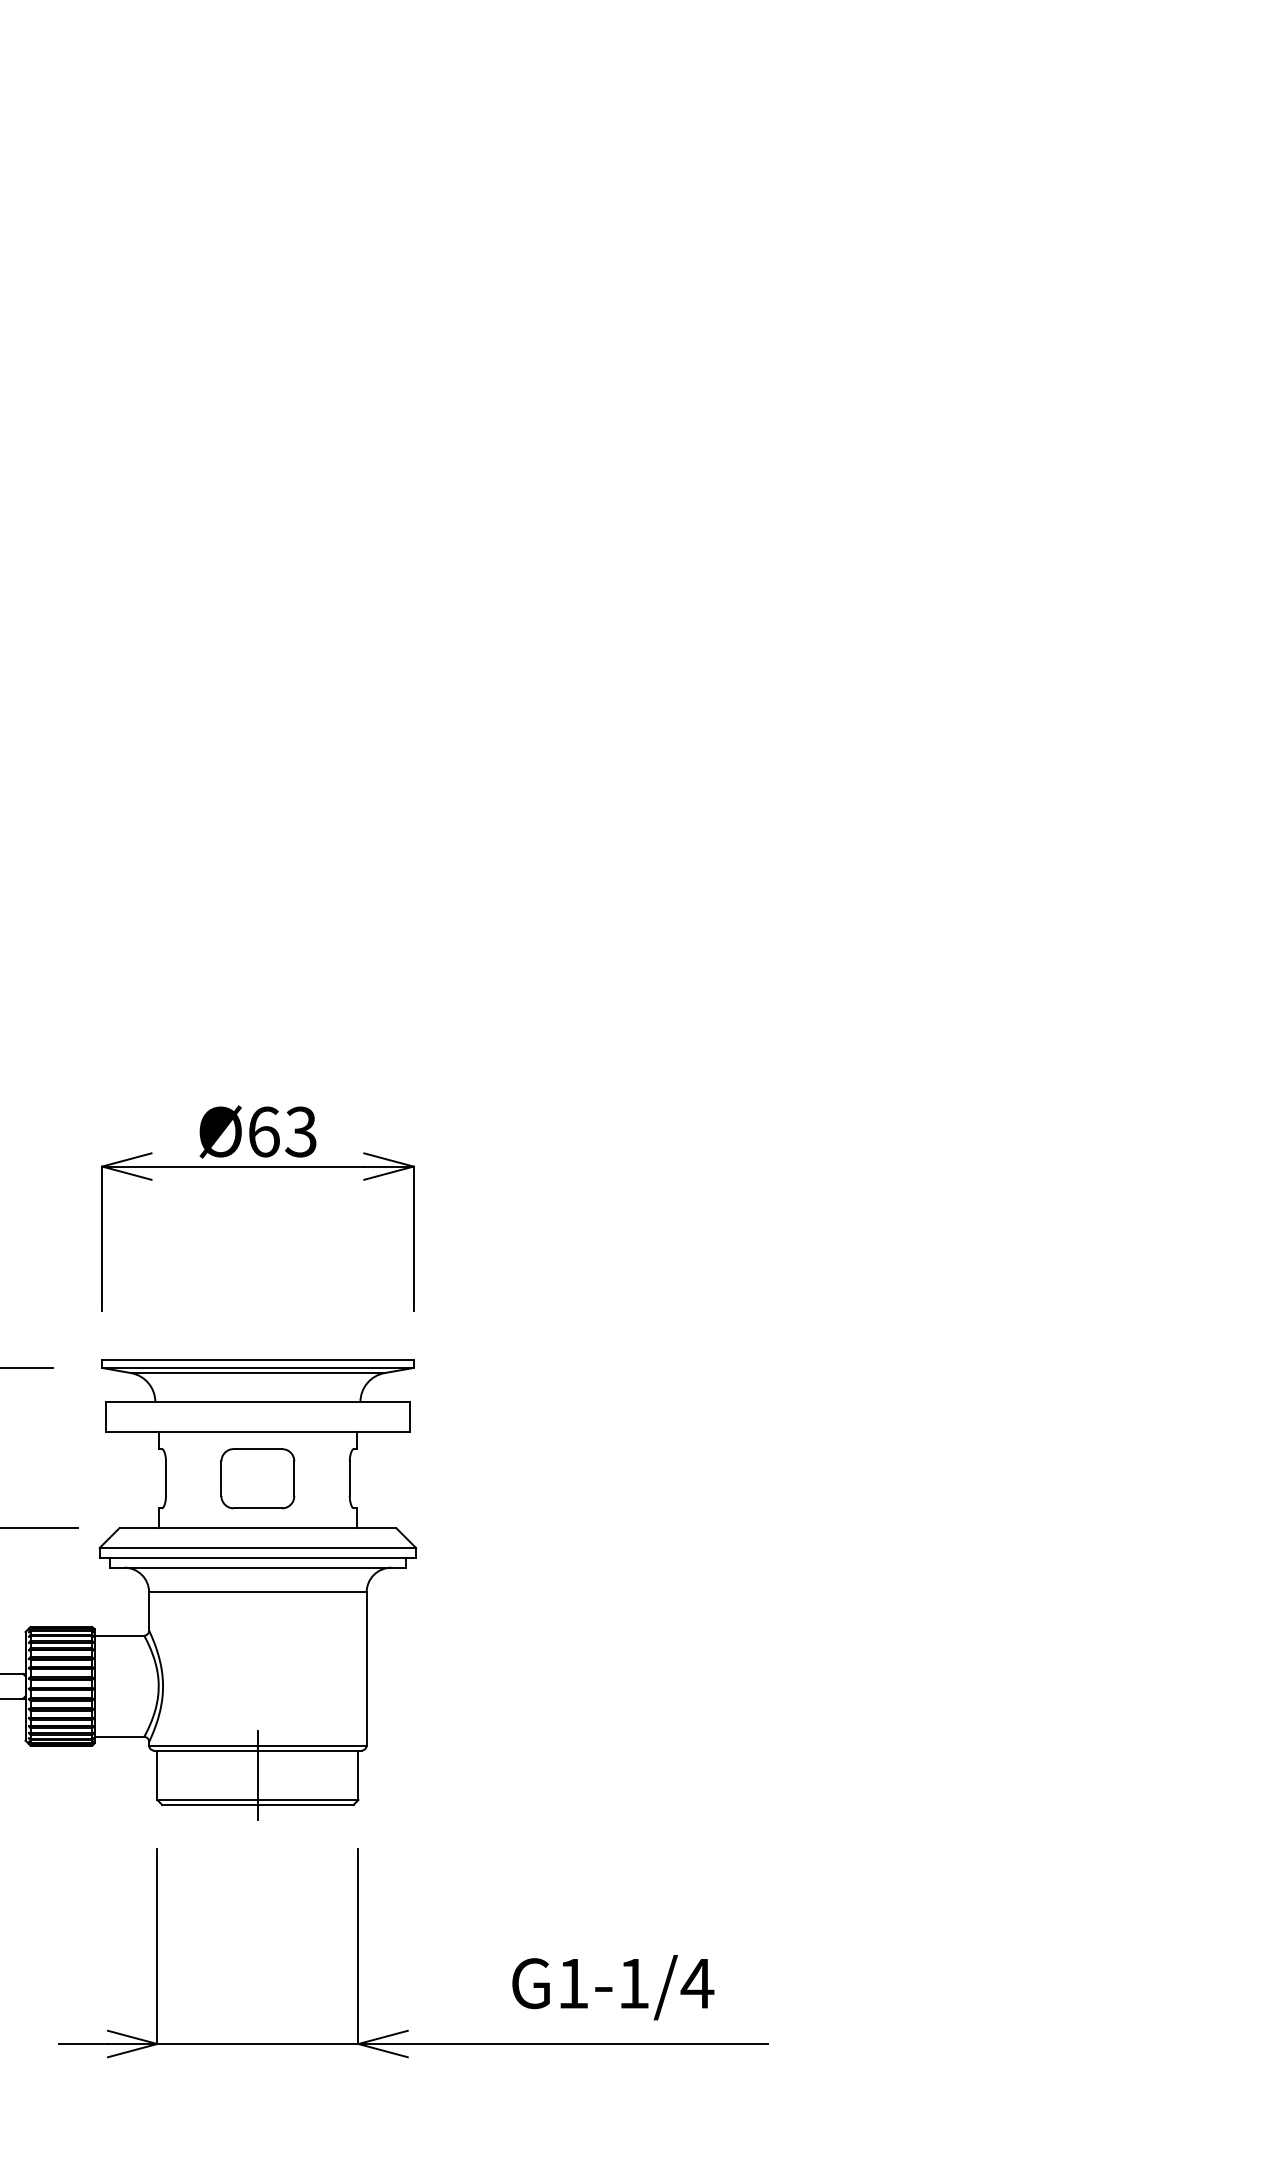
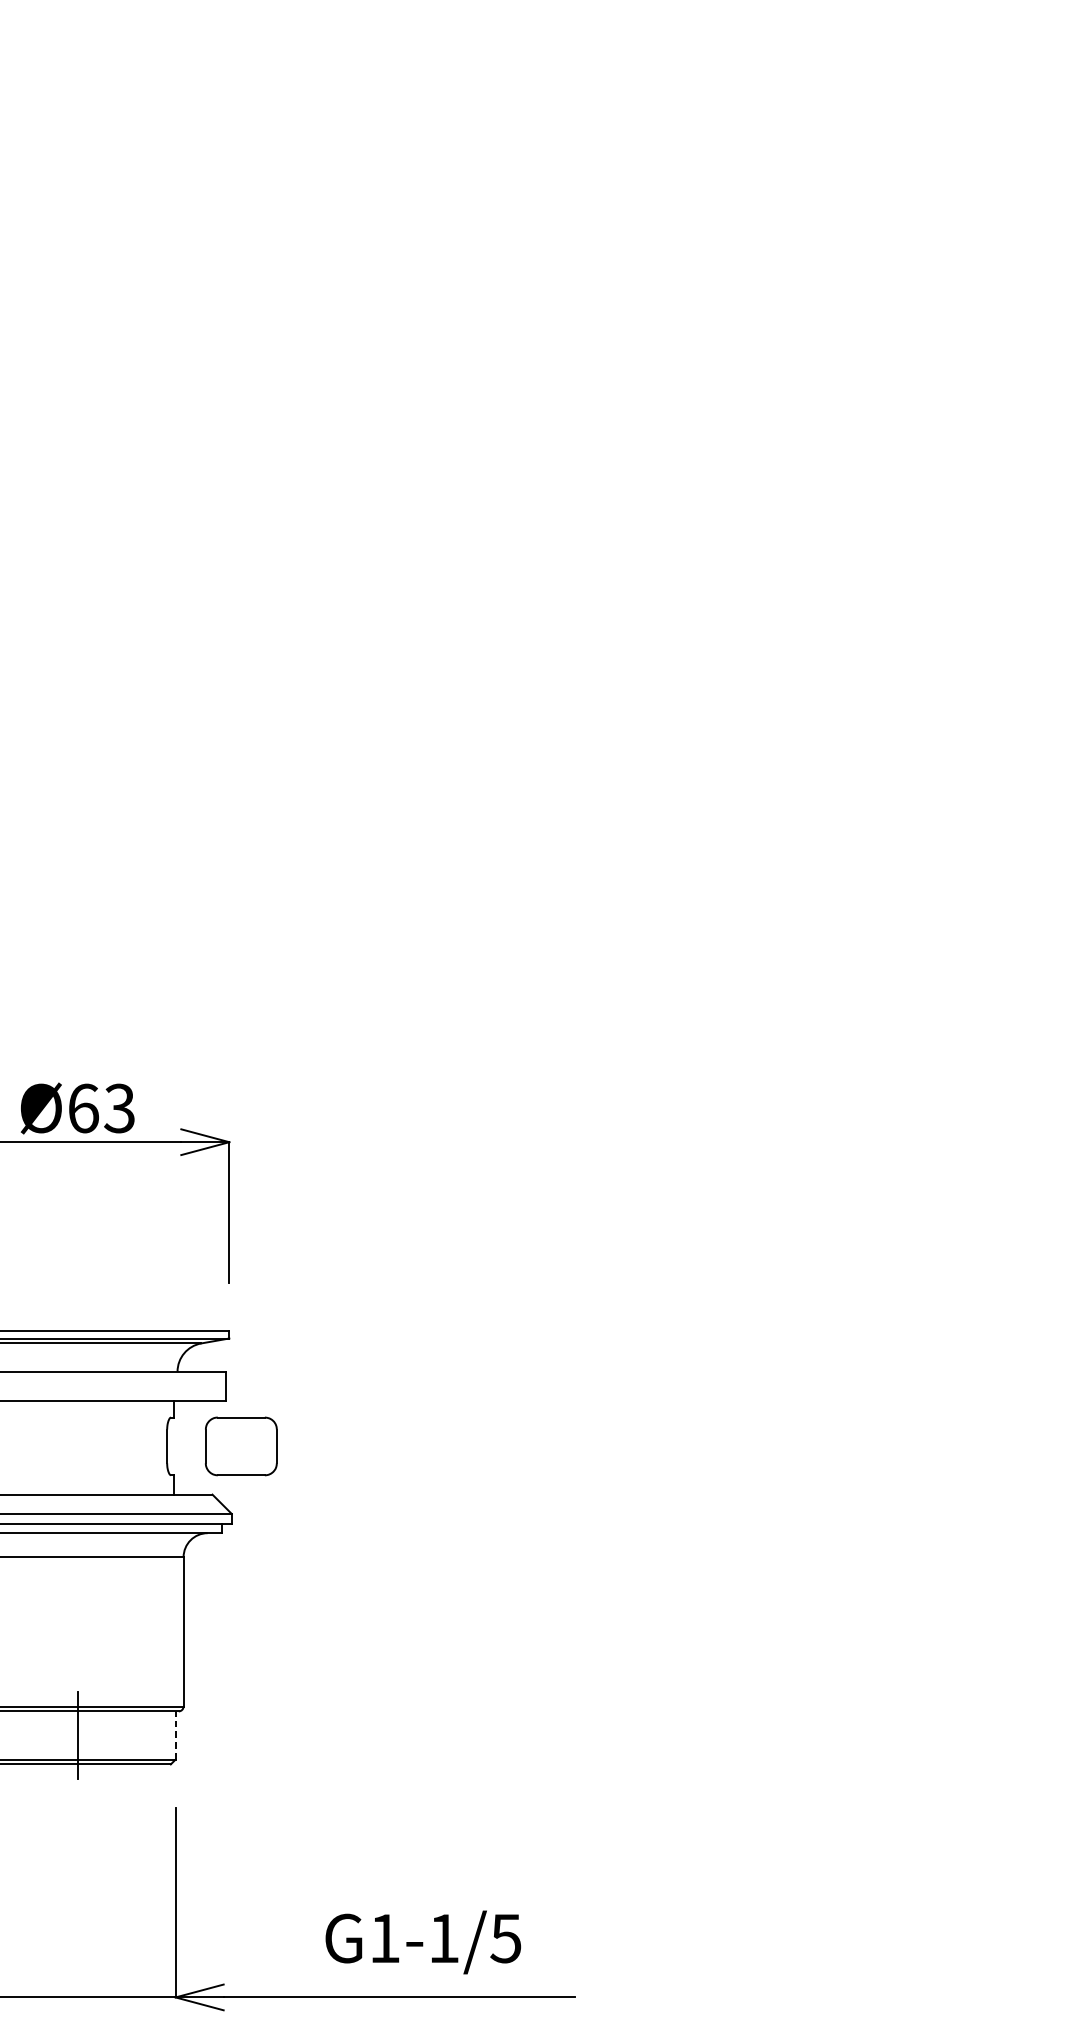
part: (257, 1478) -> (240, 1446), moved
line: (358, 1775) -> (175, 1735), solid -> dashed
text: (697, 1984) -> (506, 1939), G1-1/4 -> G1-1/5

